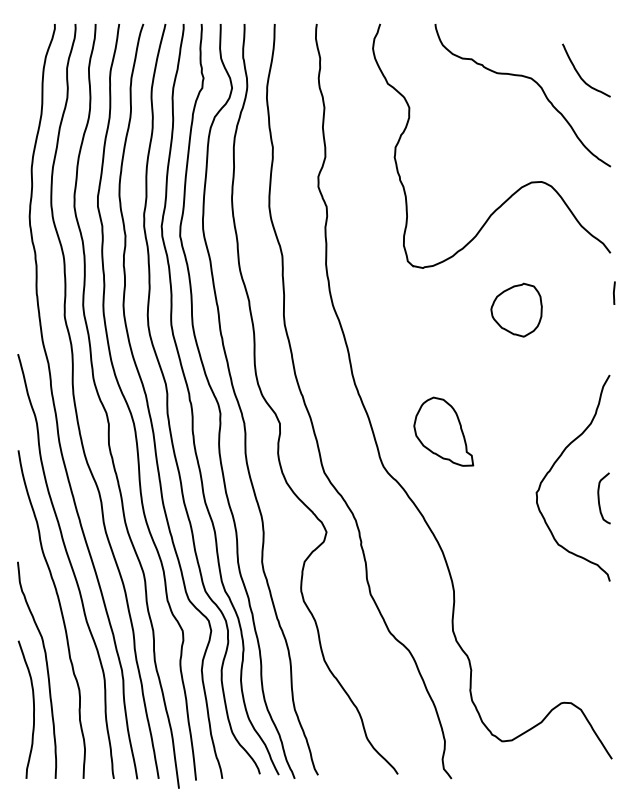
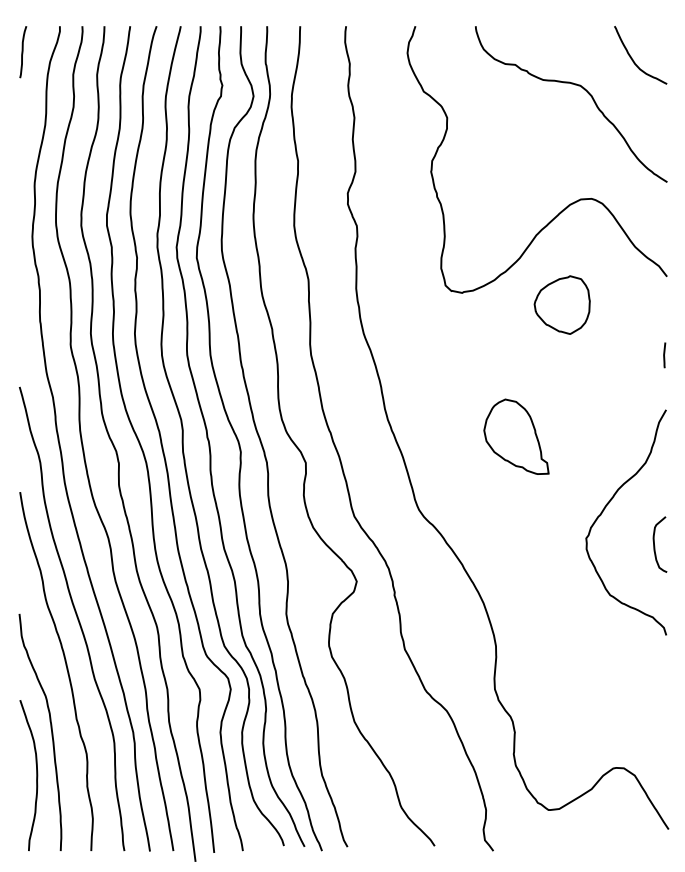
curve: (20, 47) -> (22, 51), added
curve: (579, 73) -> (633, 58), moved
line: (614, 292) -> (664, 354), moved
part: (516, 309) -> (562, 304), moved
part: (443, 431) -> (516, 436), moved

